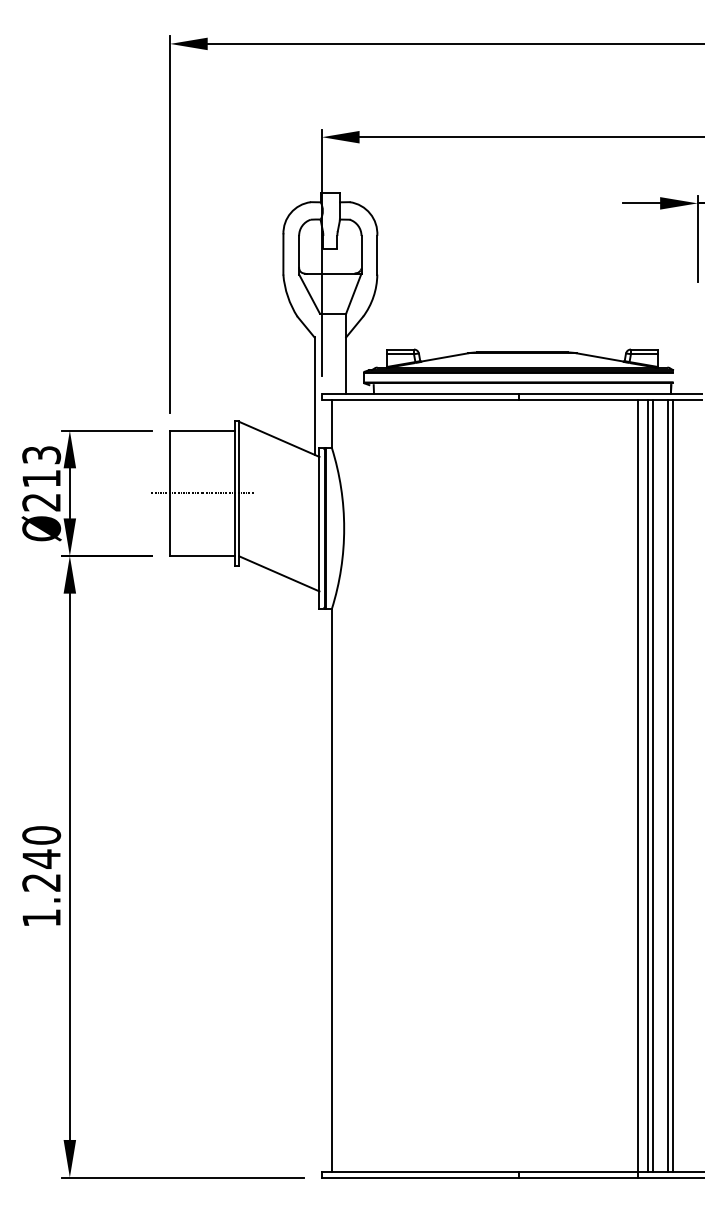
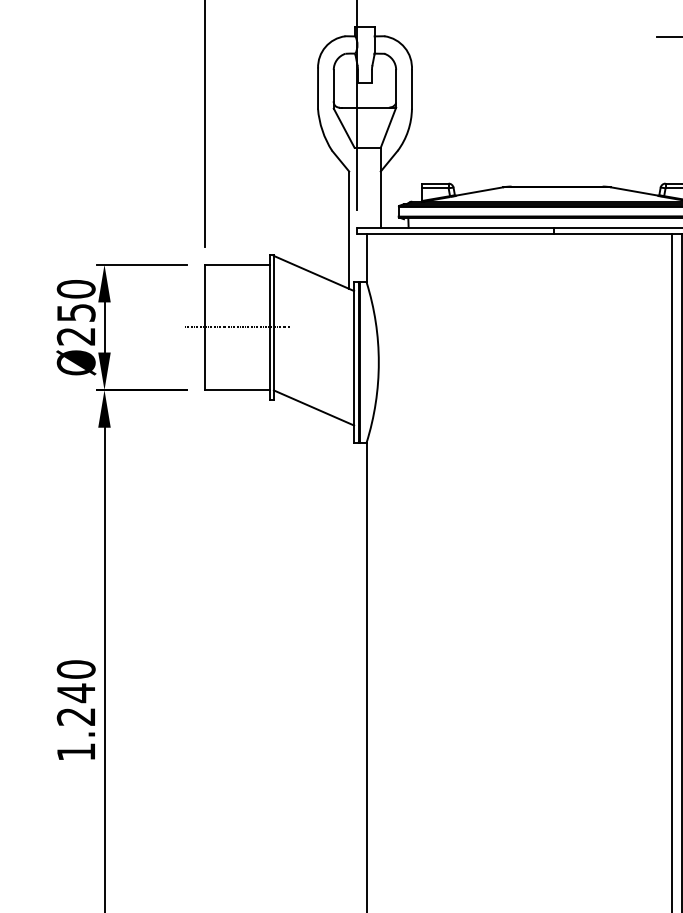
text: (41, 466) -> (76, 300), Ø213 -> Ø250

